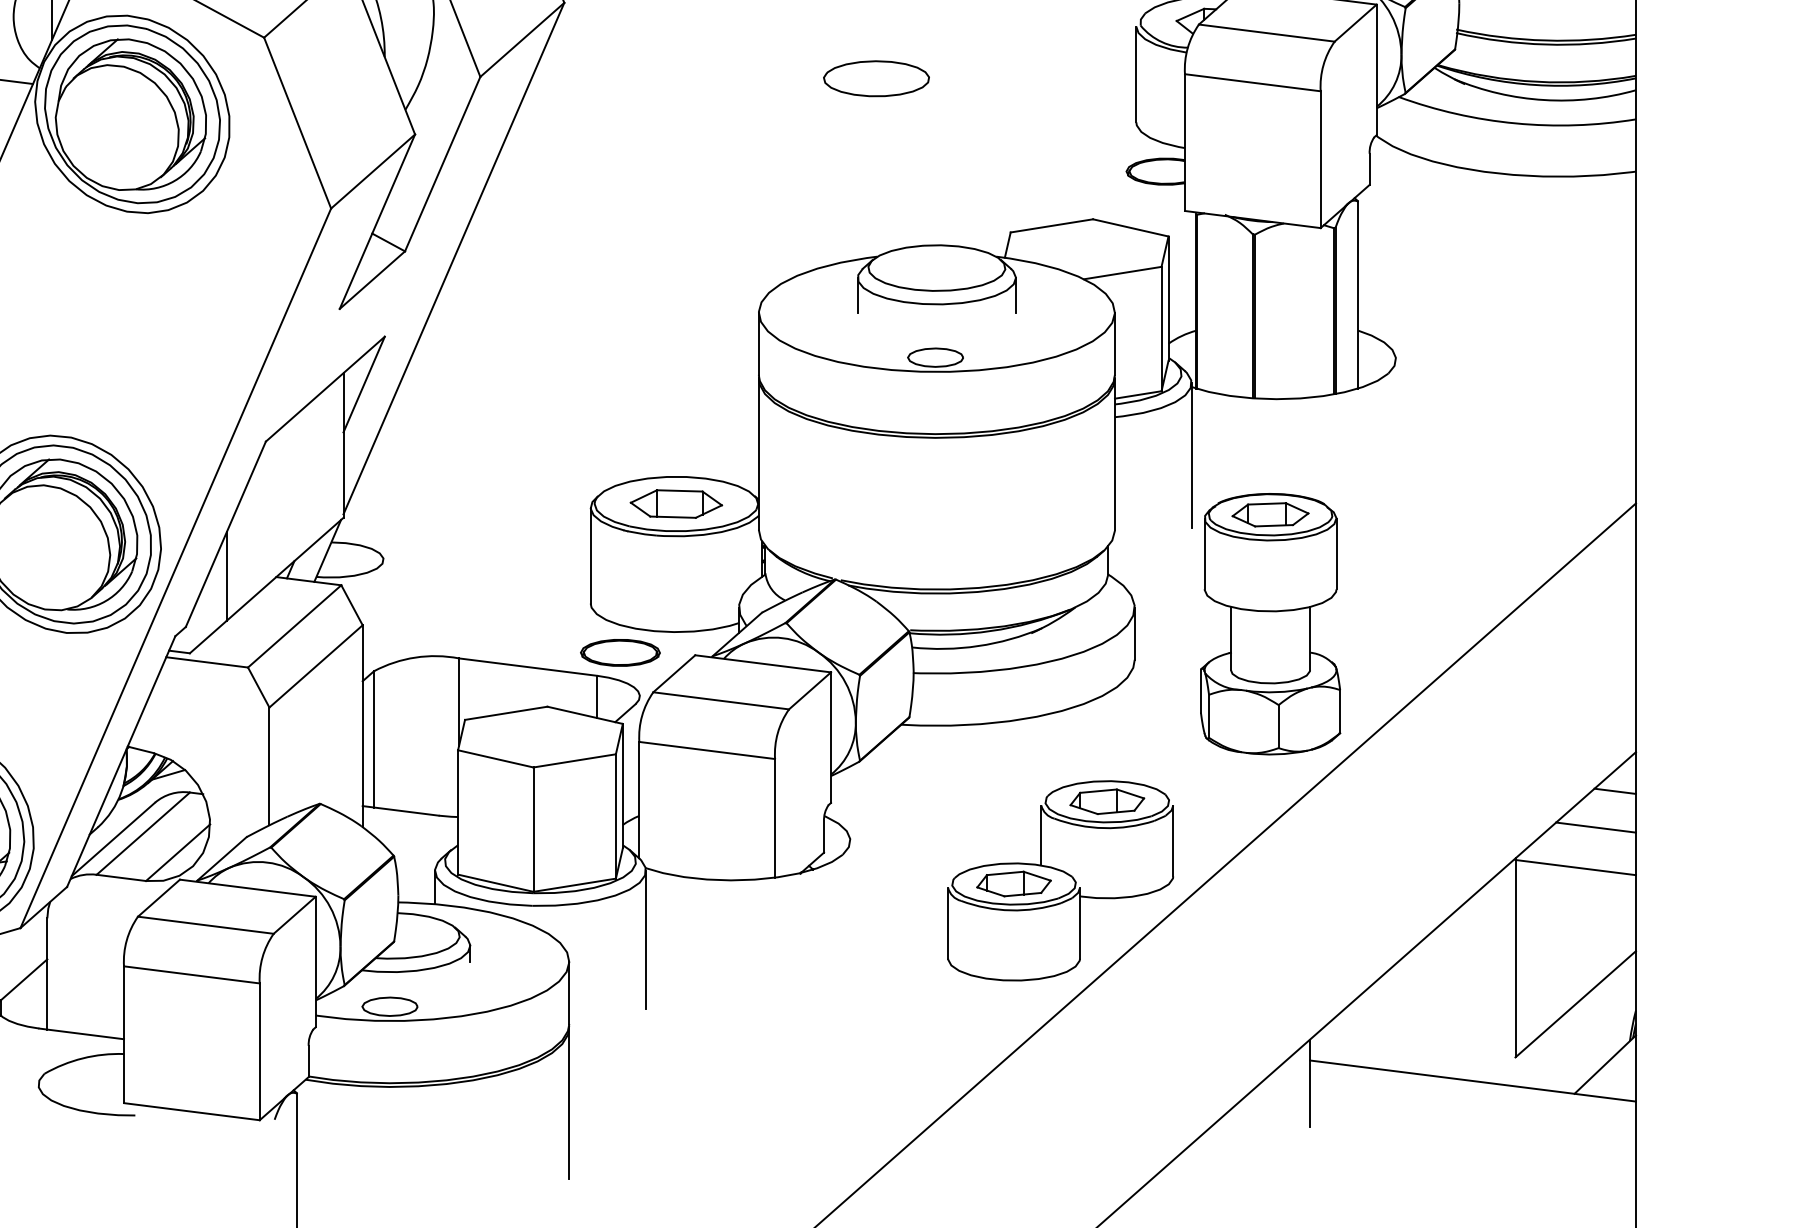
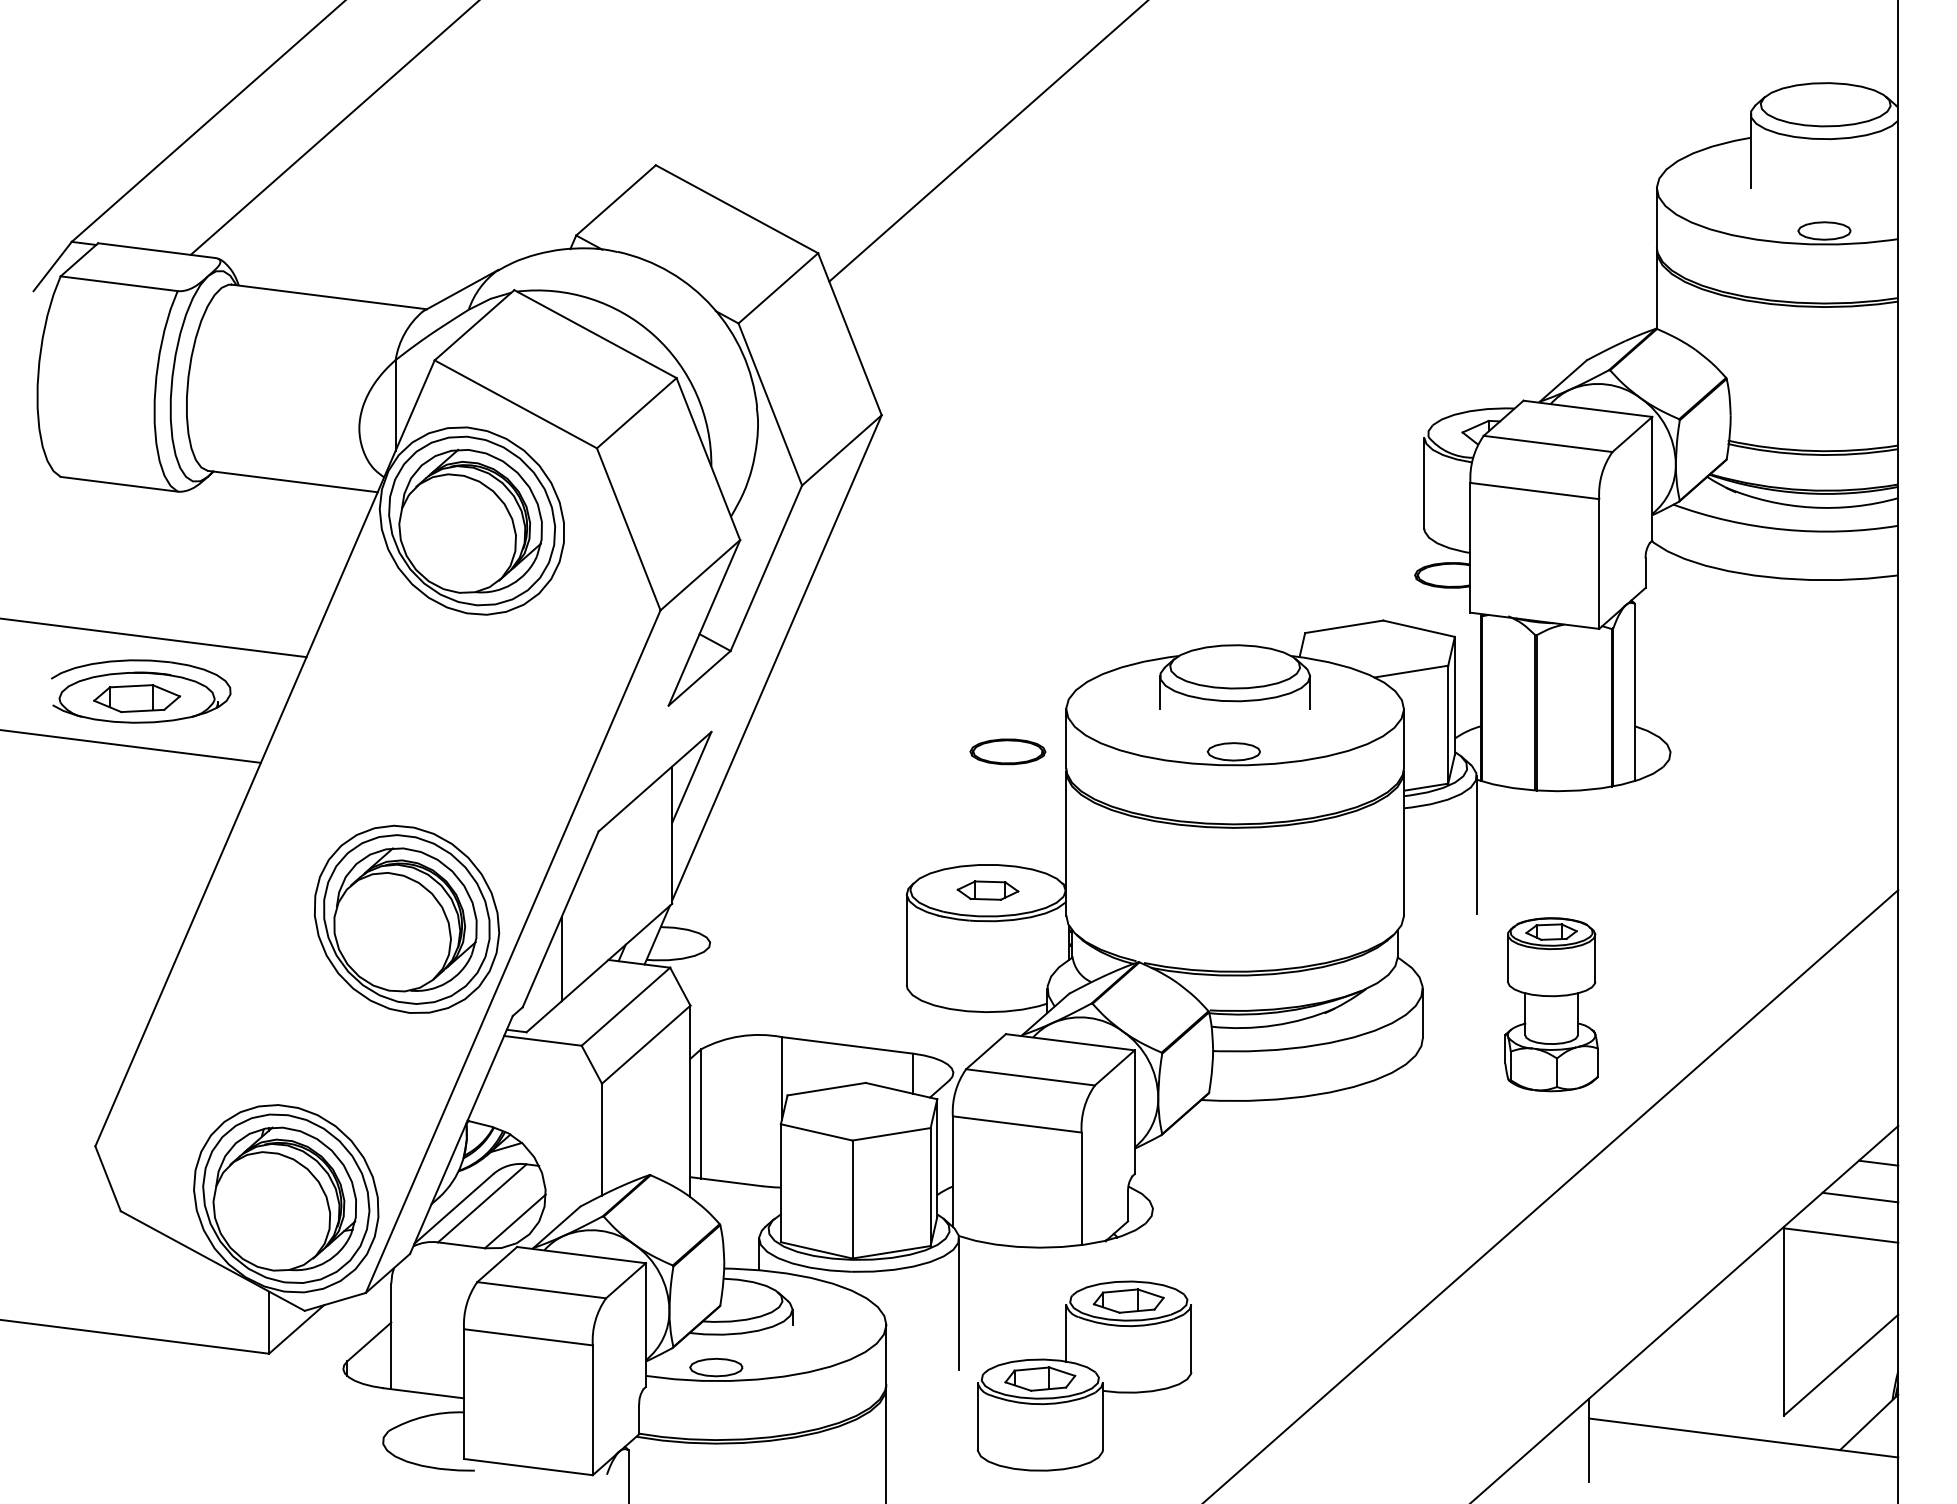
part: (876, 77) -> (1177, 486), removed
part: (675, 503) -> (987, 890), size x0.7
part: (1270, 624) -> (1551, 1004), size x0.7
part: (619, 652) -> (1007, 751), moved
part: (1060, 880) -> (1084, 1375), moved

